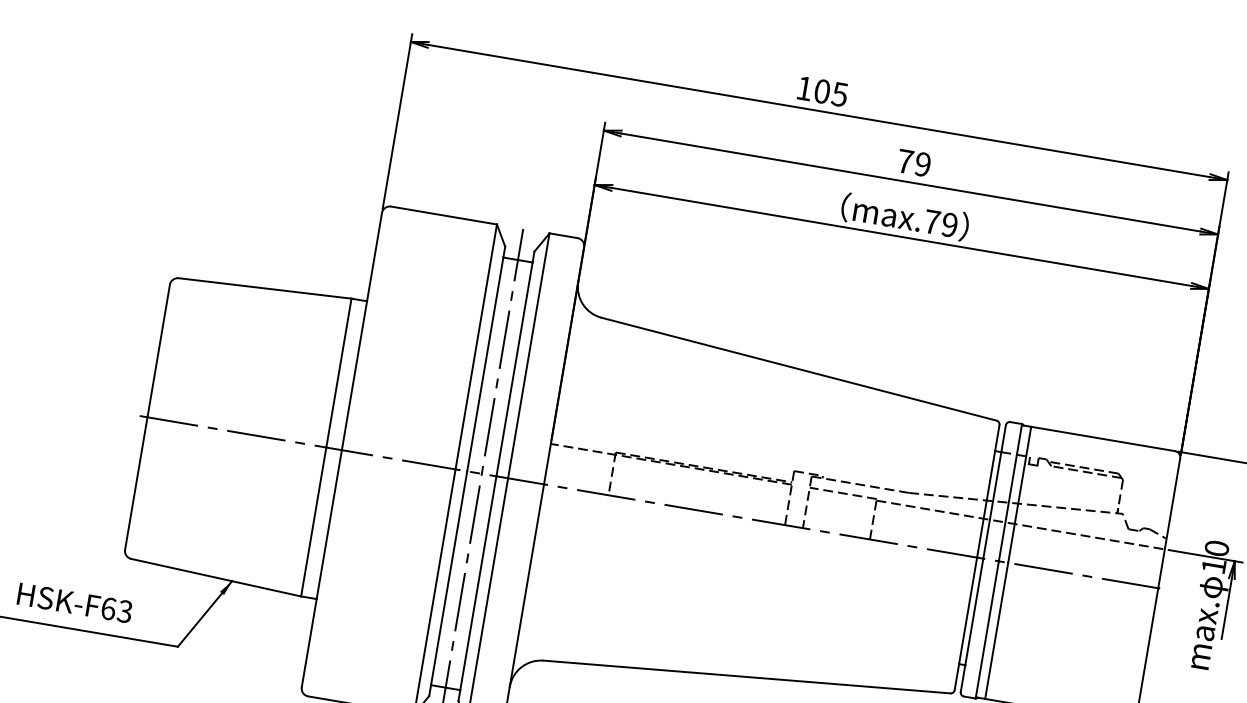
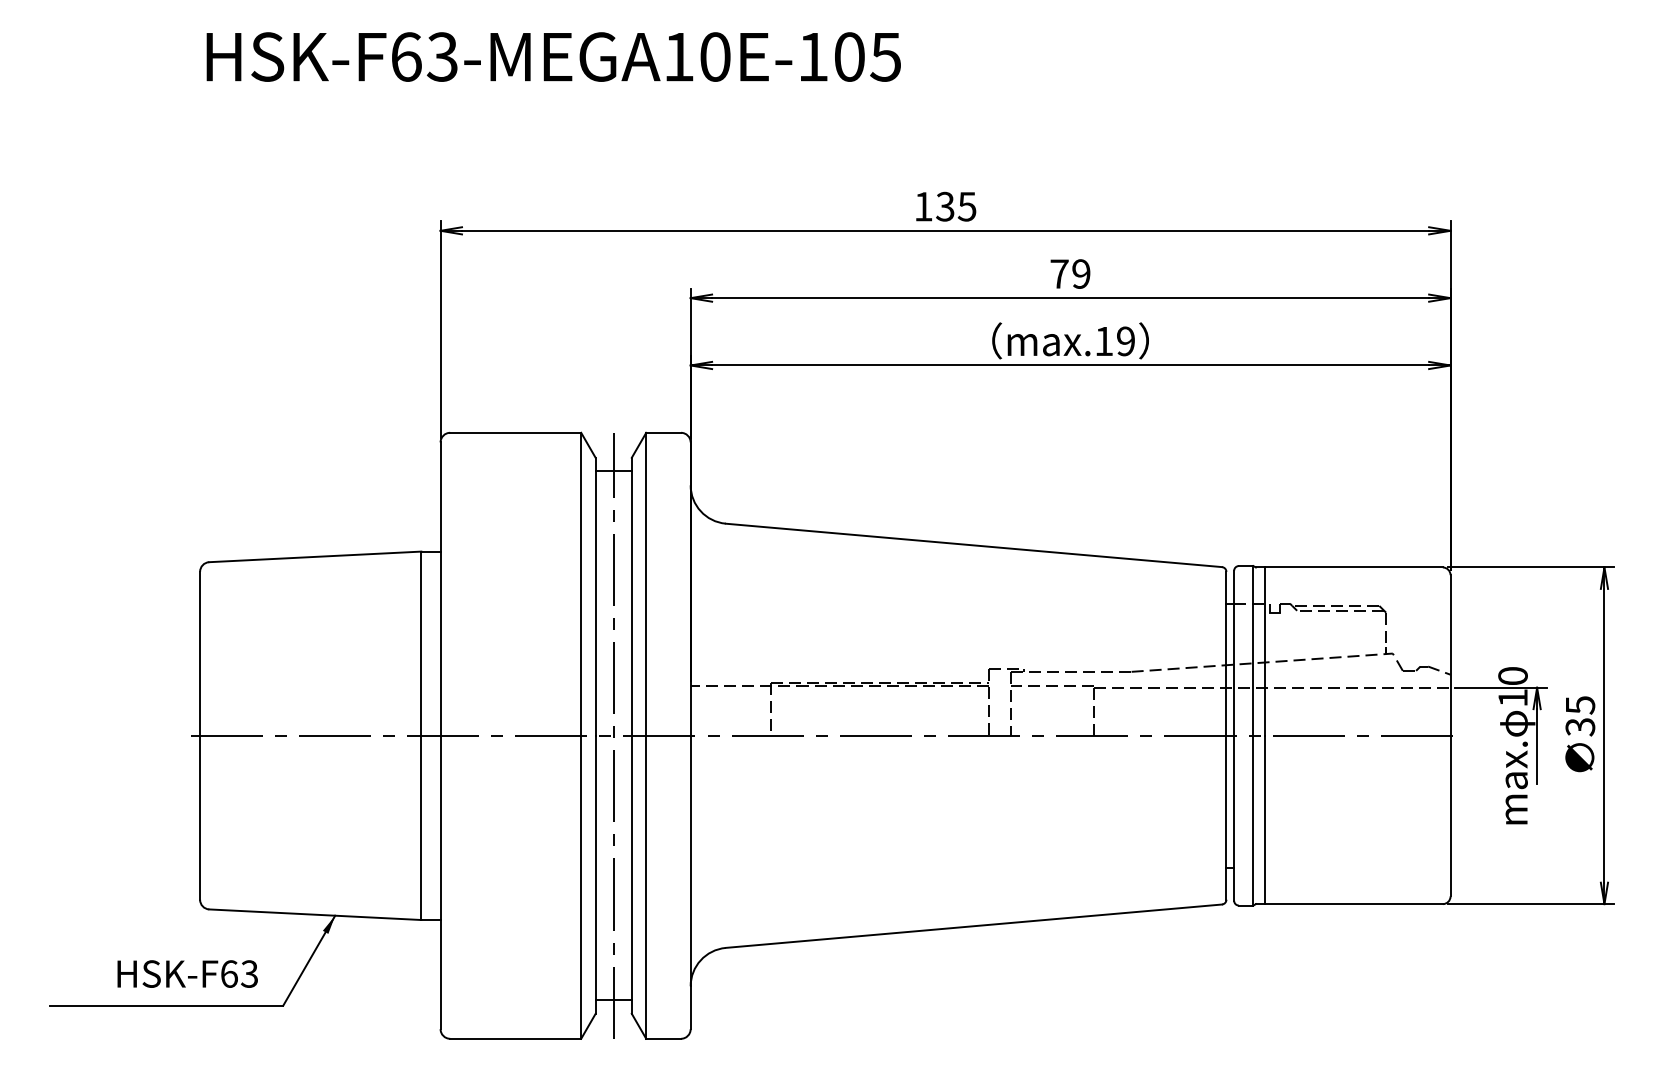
text: (822, 91) -> (945, 206), 105 -> 135
text: (932, 222) -> (1104, 341), max.79 -> max.19
text: (74, 602) -> (187, 973), moved

